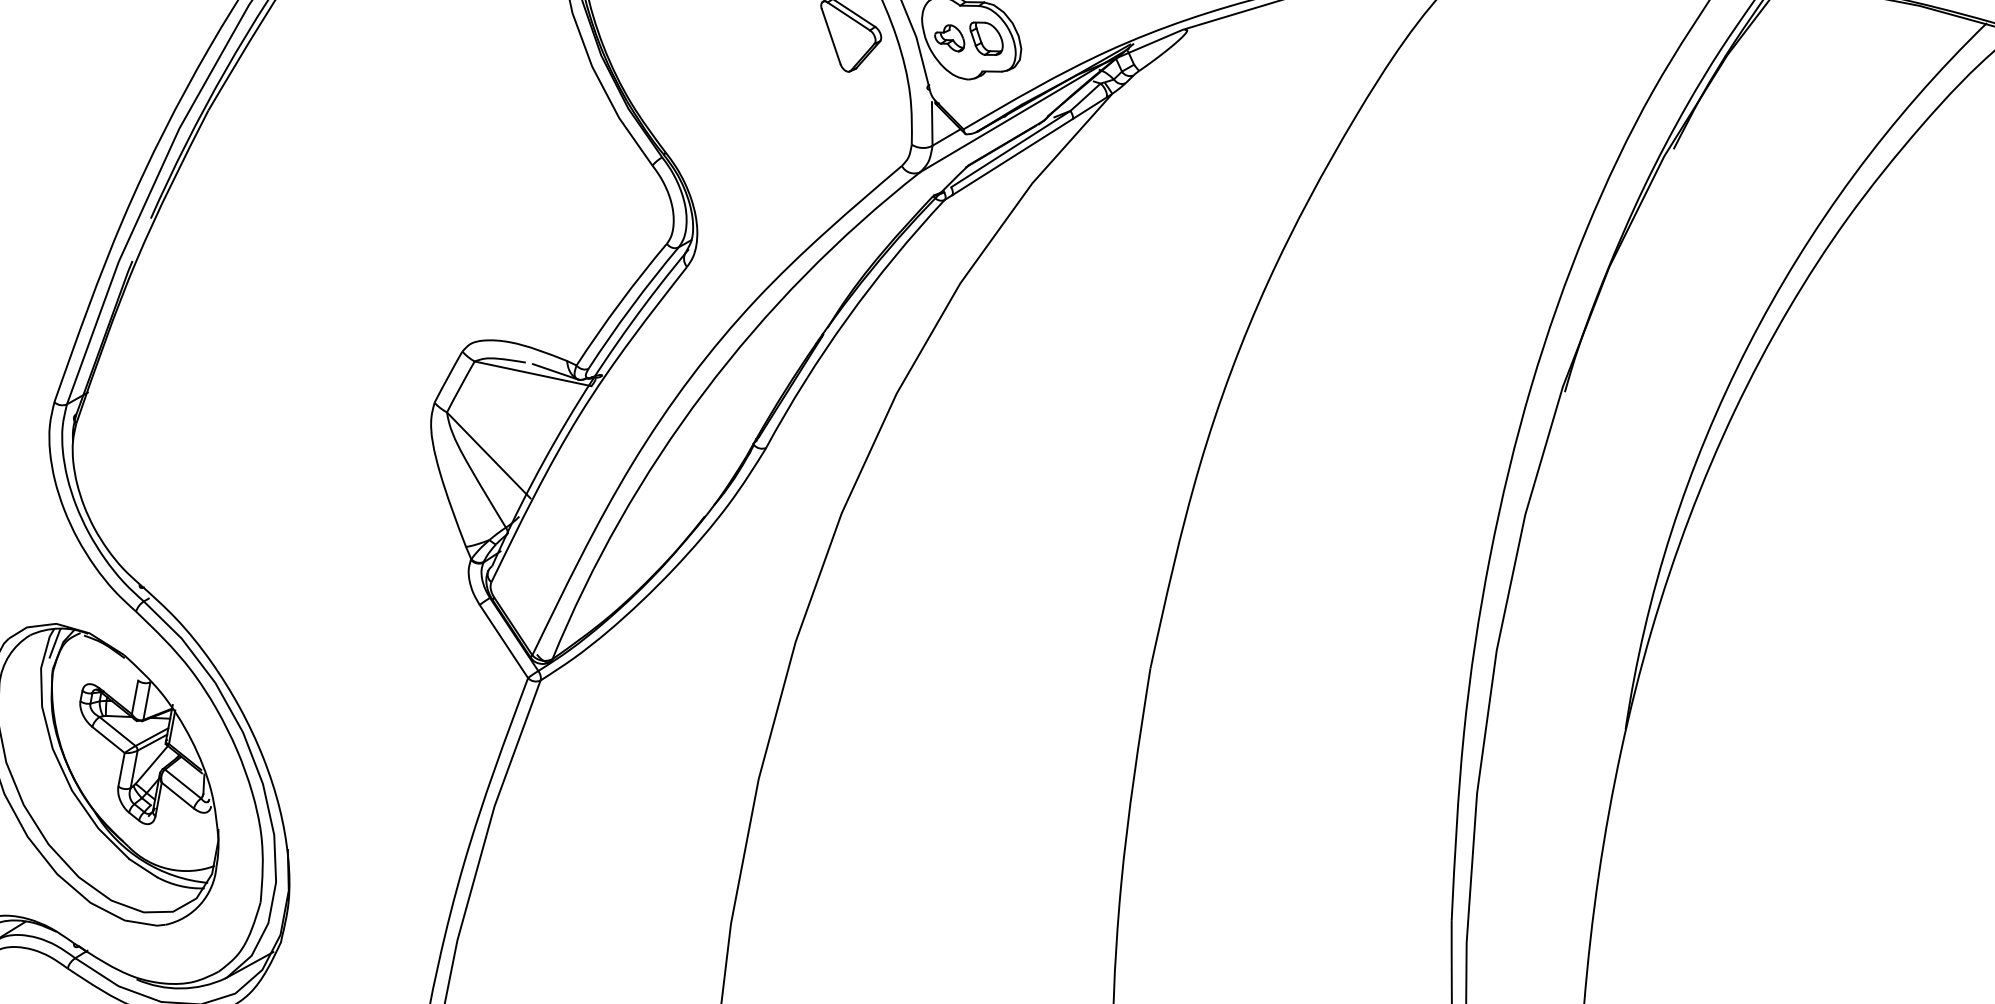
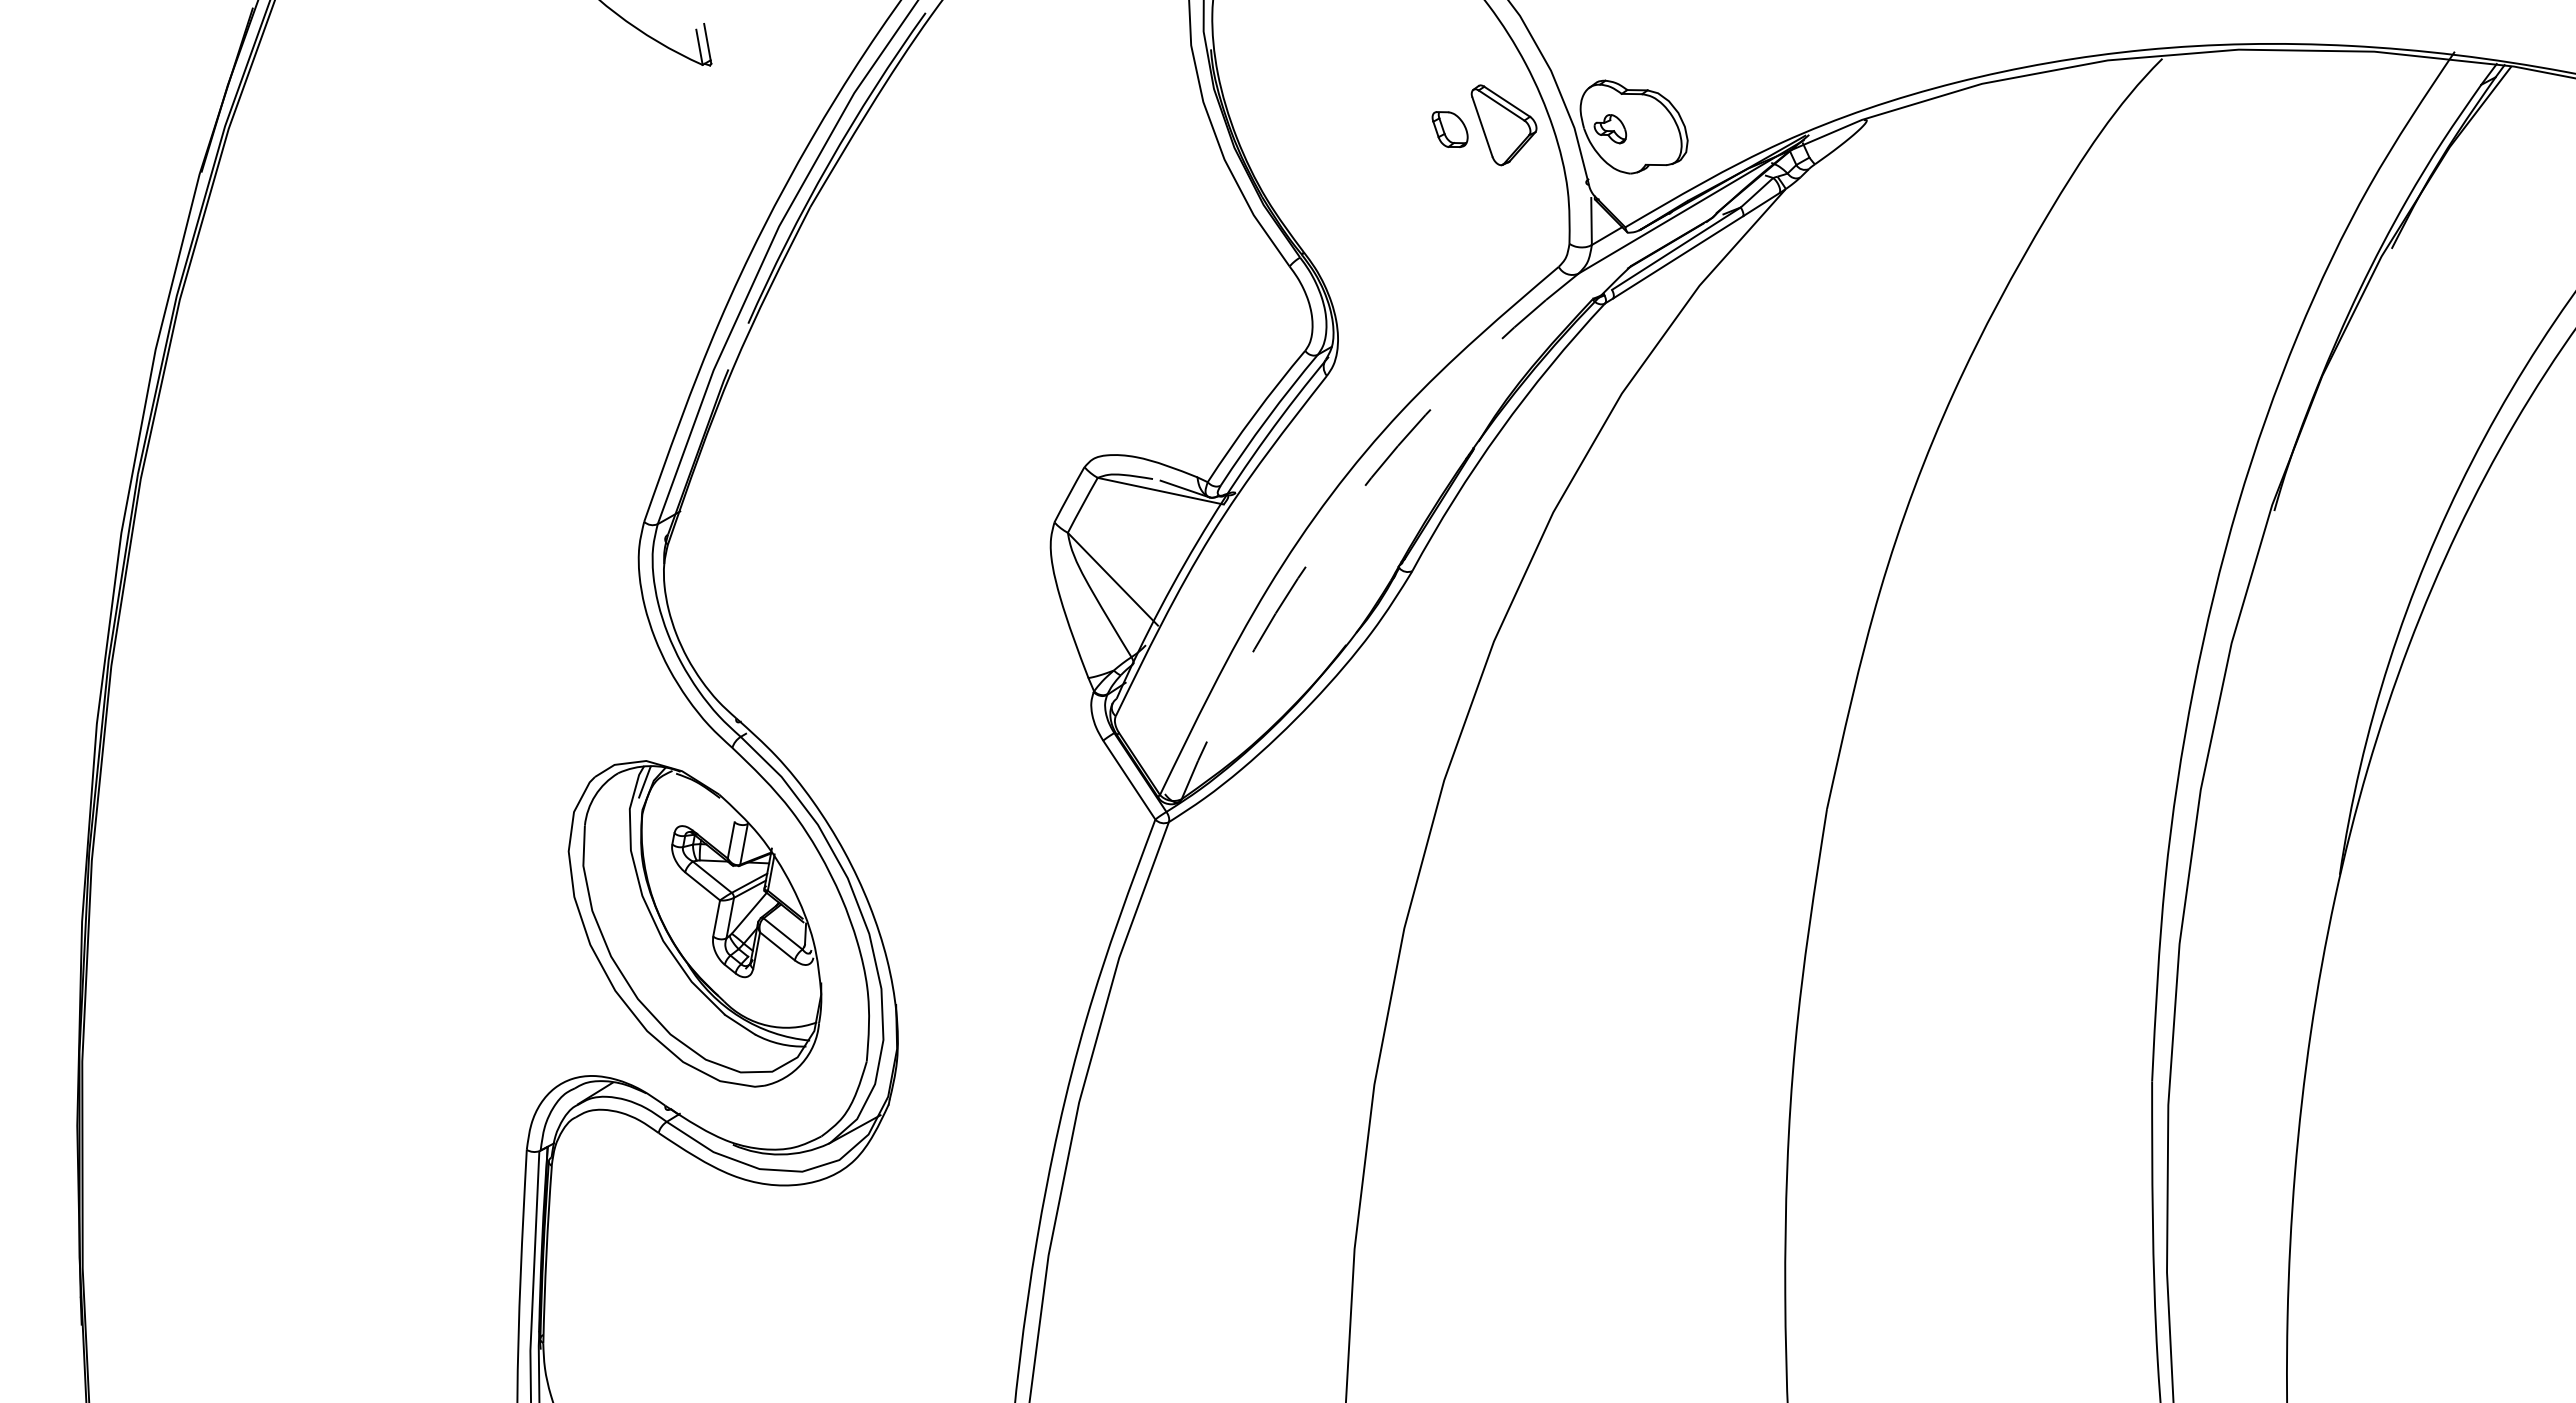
part: (985, 38) -> (1449, 129), moved
arc: (704, 391) -> (1345, 510), solid -> dashed

